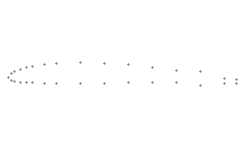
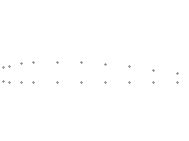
part: (200, 77) -> (177, 77), size x0.62

